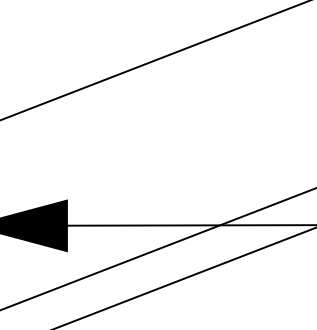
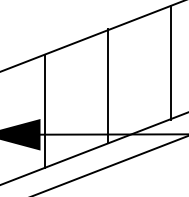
line: (287, 104) -> (171, 62), added
line: (180, 144) -> (107, 86), added
line: (74, 186) -> (44, 111), added

